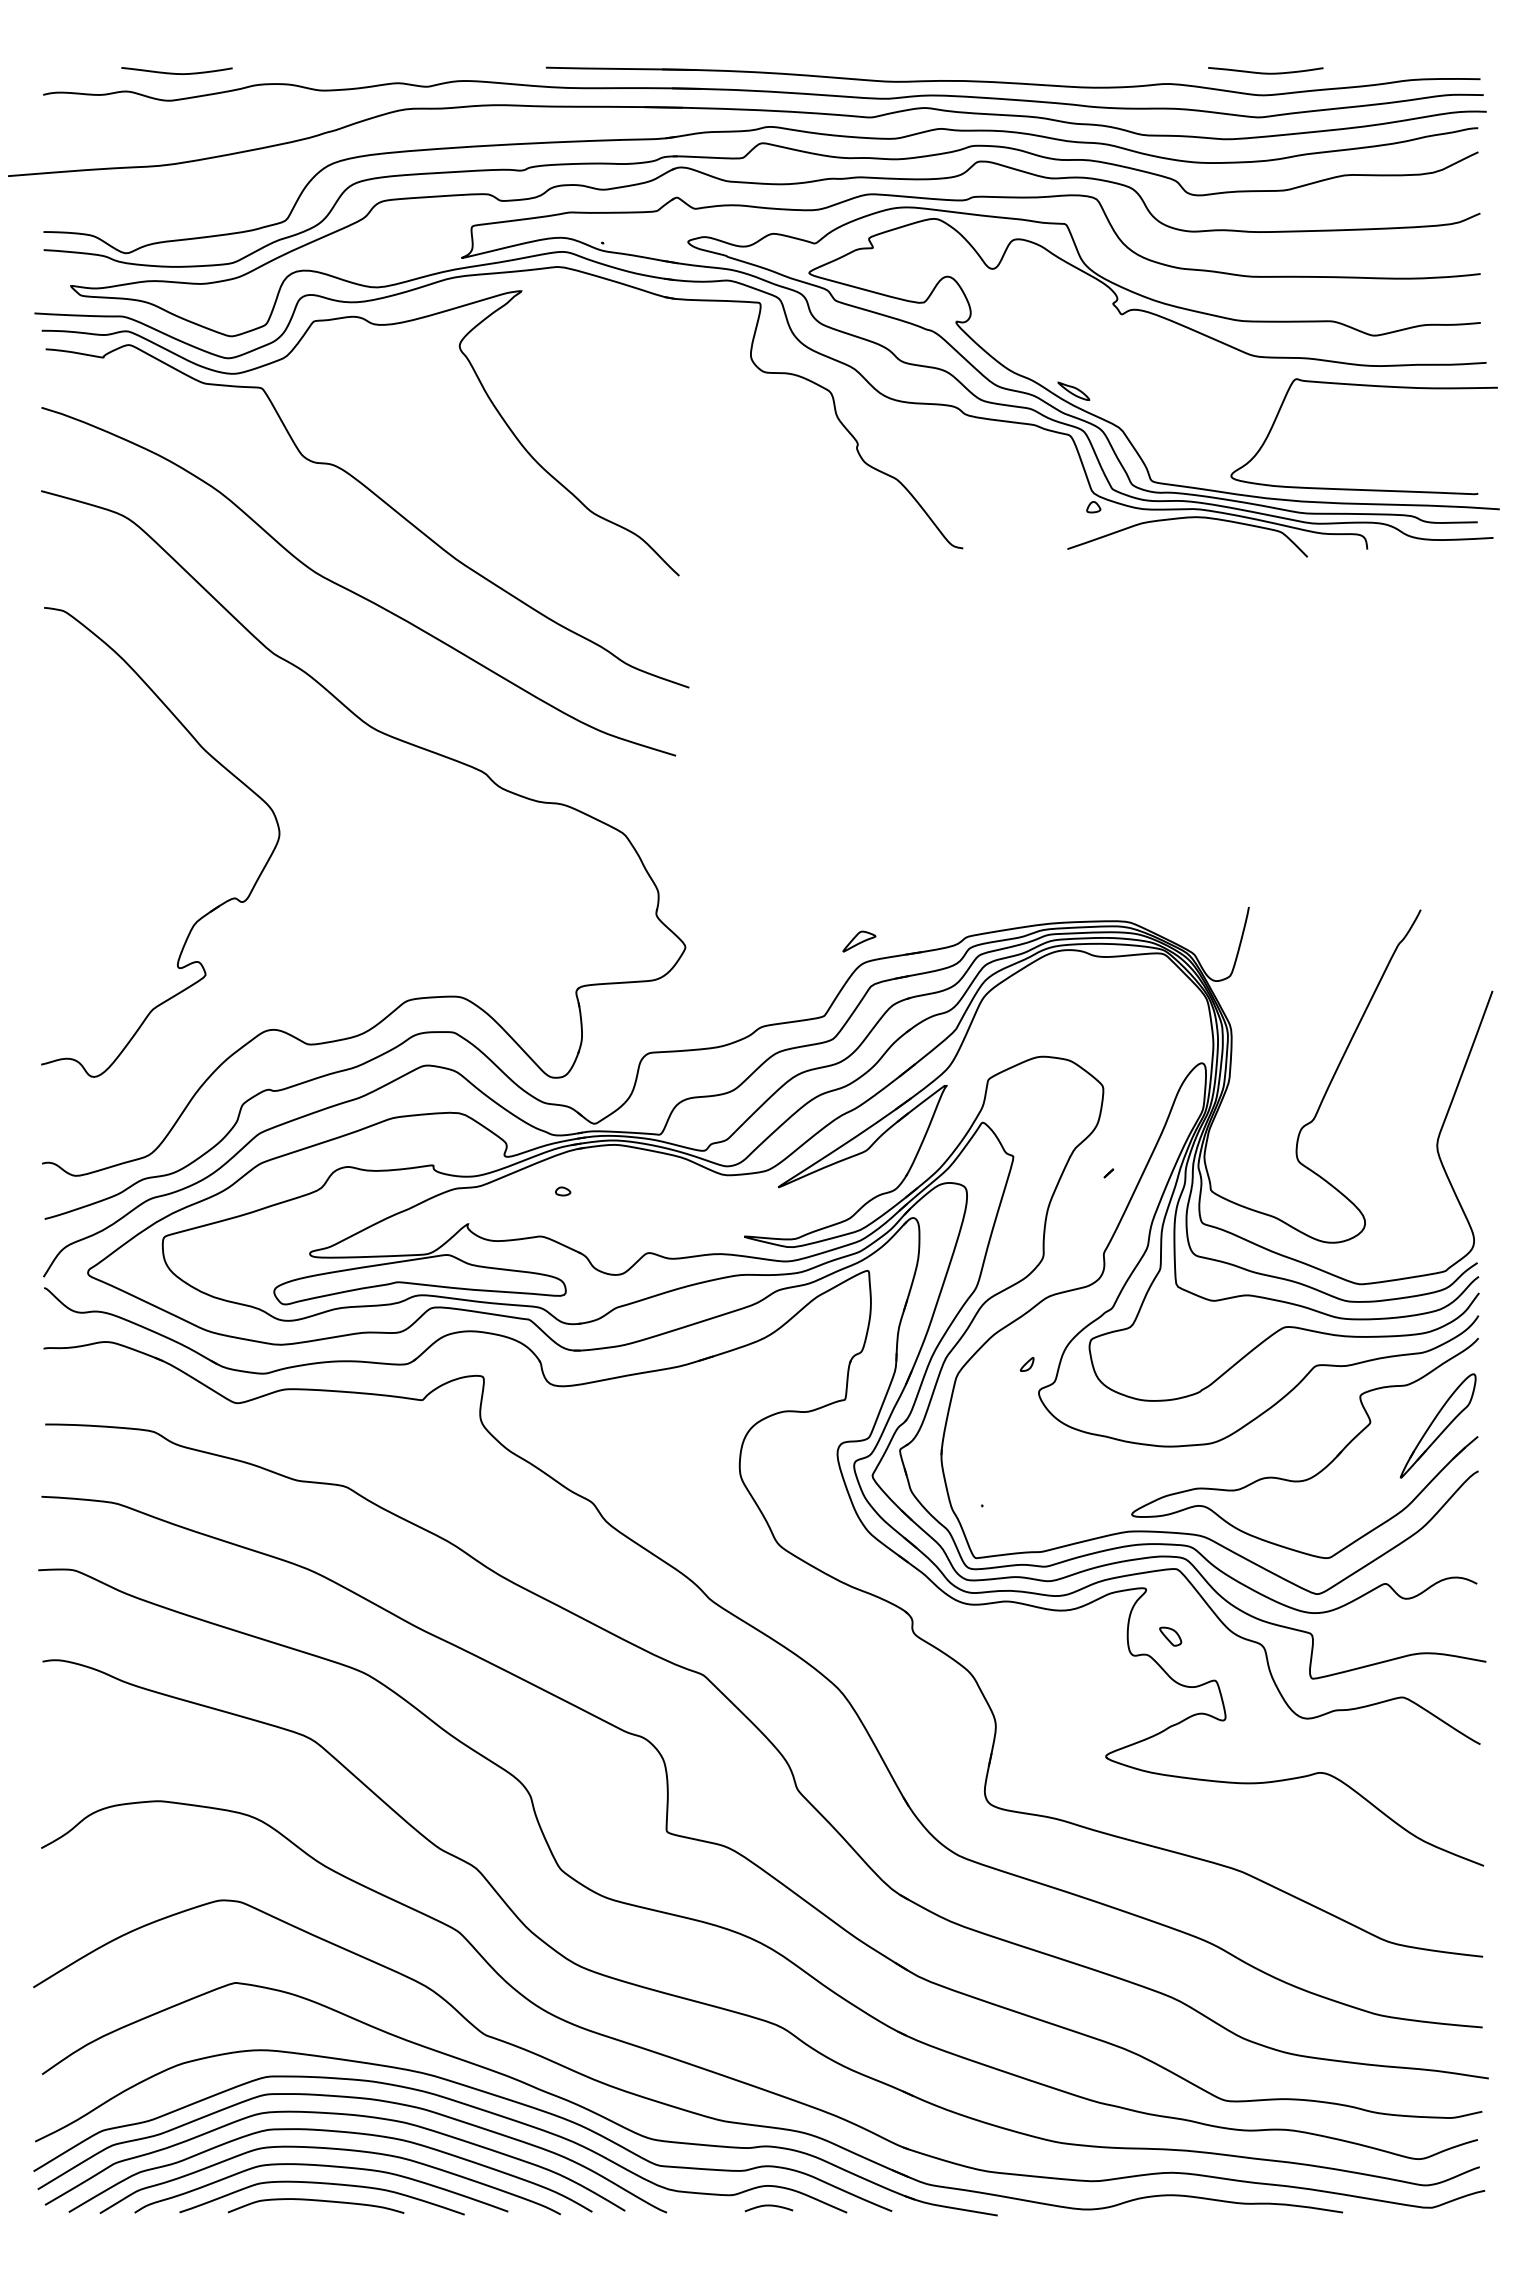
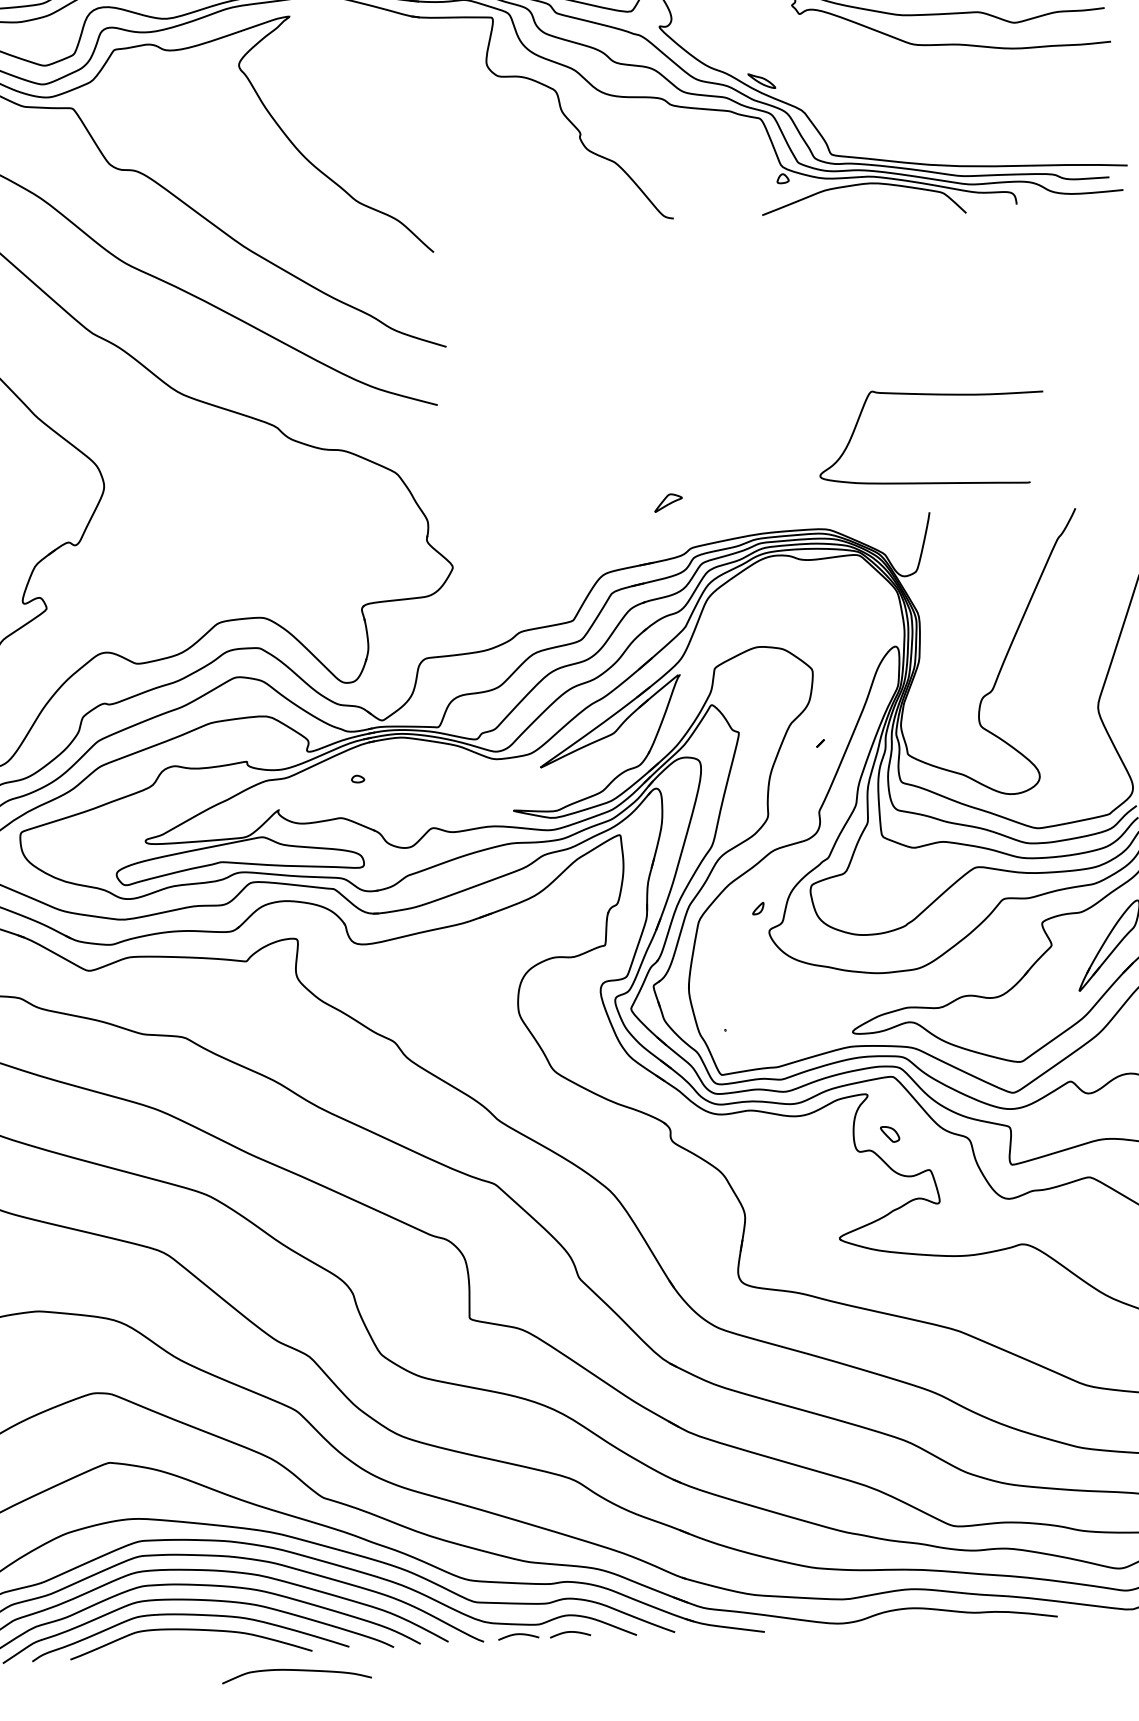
curve: (1363, 386) -> (929, 395), moved
part: (859, 941) -> (668, 502), moved
curve: (315, 2201) -> (296, 1671), moved
curve: (707, 2206) -> (518, 1635), added

